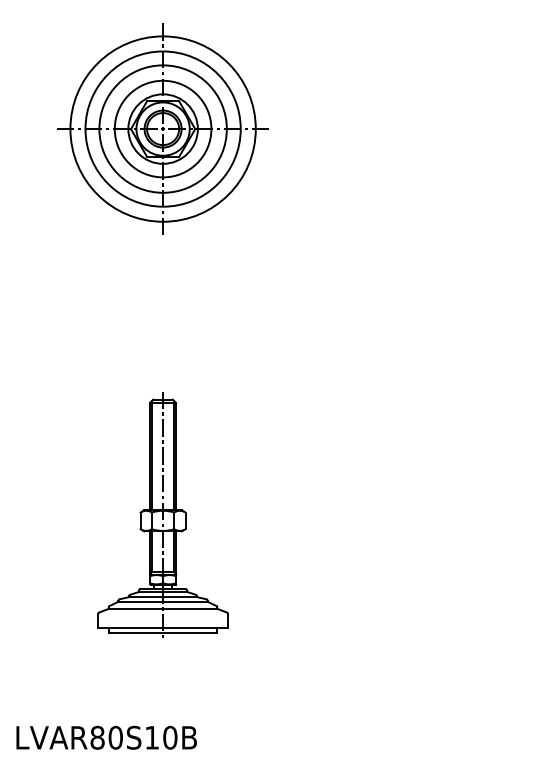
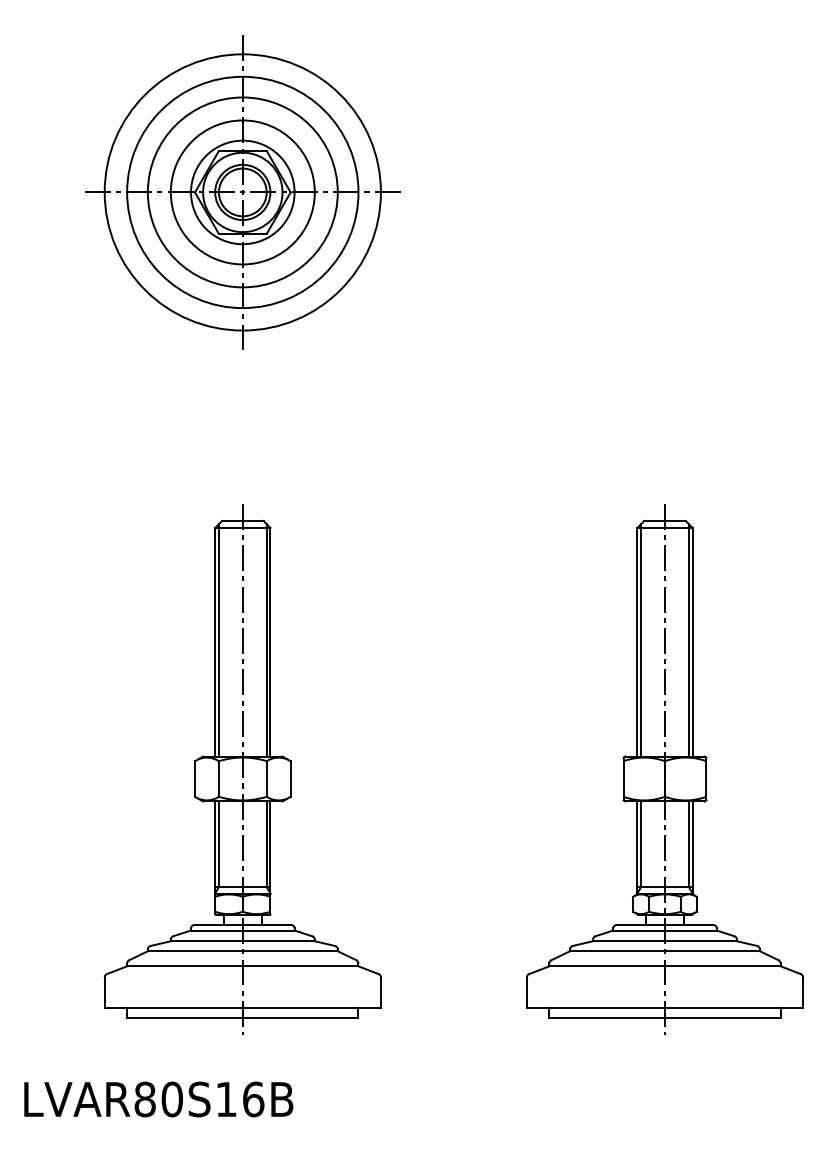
part: (162, 516) -> (241, 769), size x1.43
part: (446, 516) -> (665, 769), added
text: (170, 737) -> (253, 1099), LVAR80S10B -> LVAR80S16B

